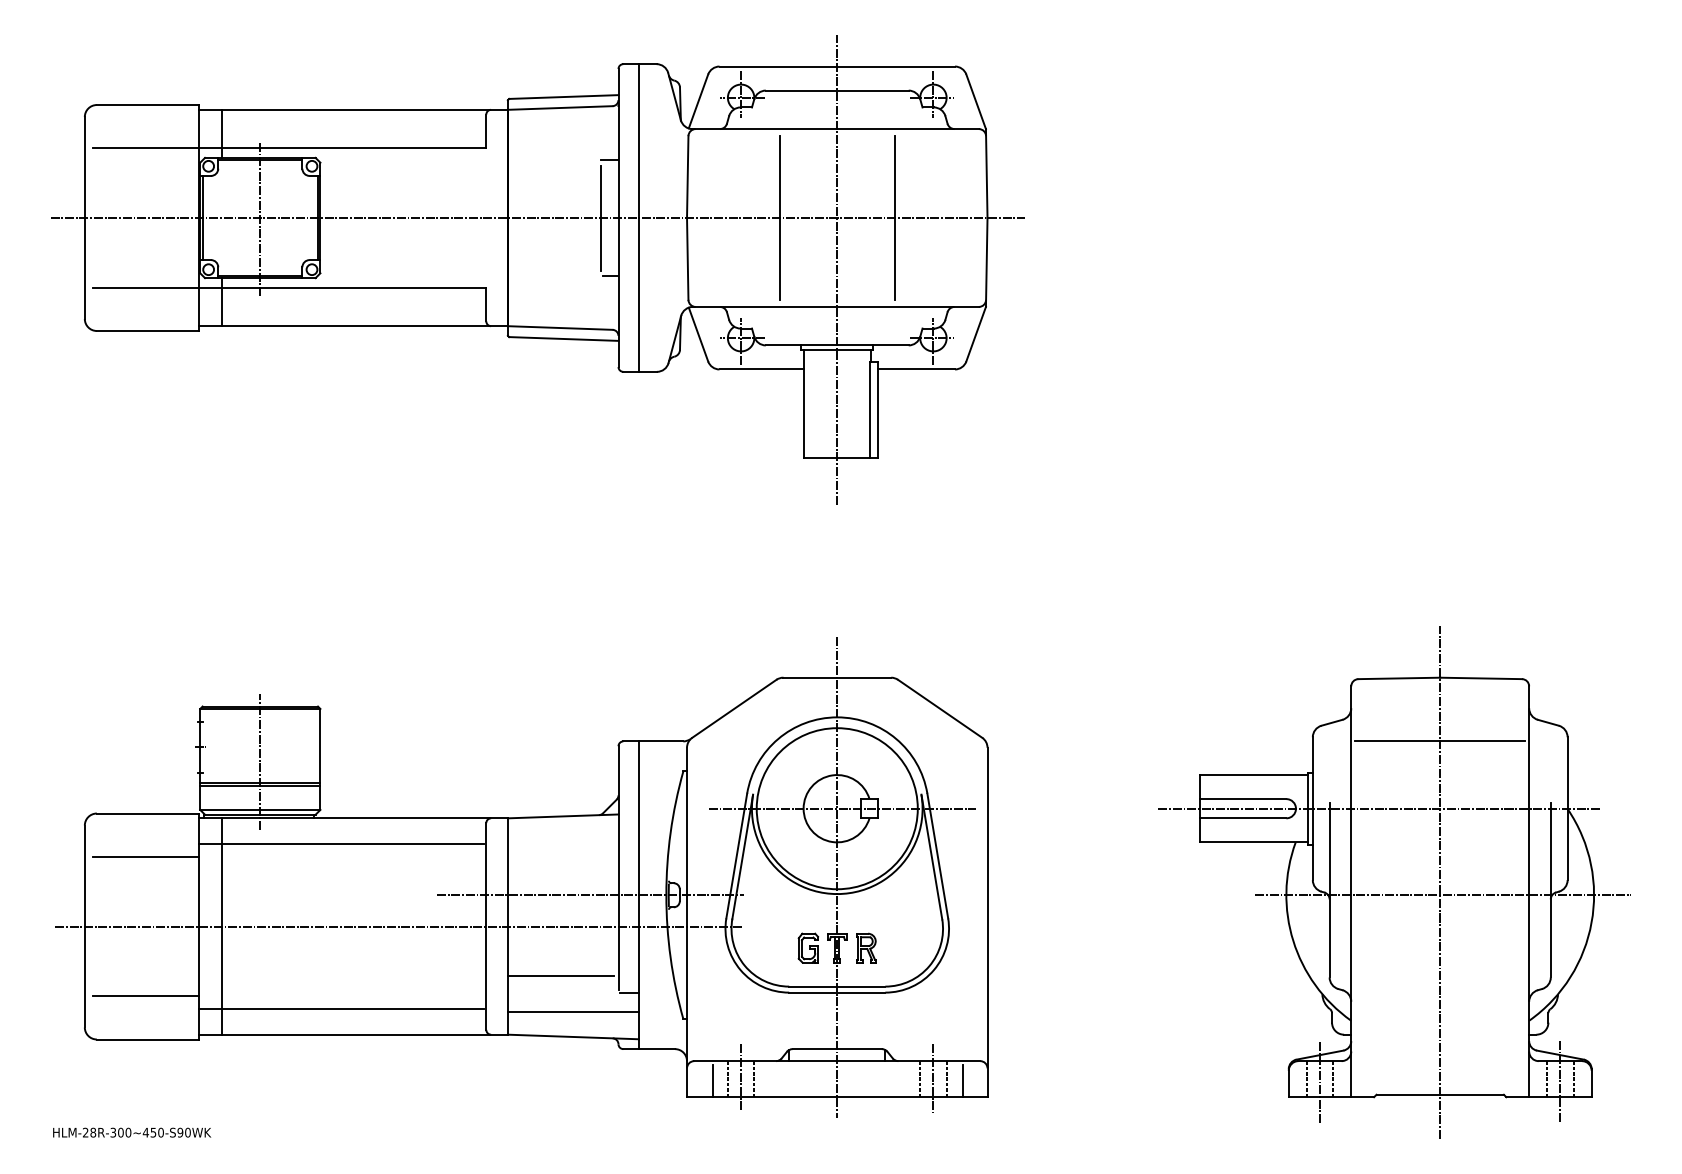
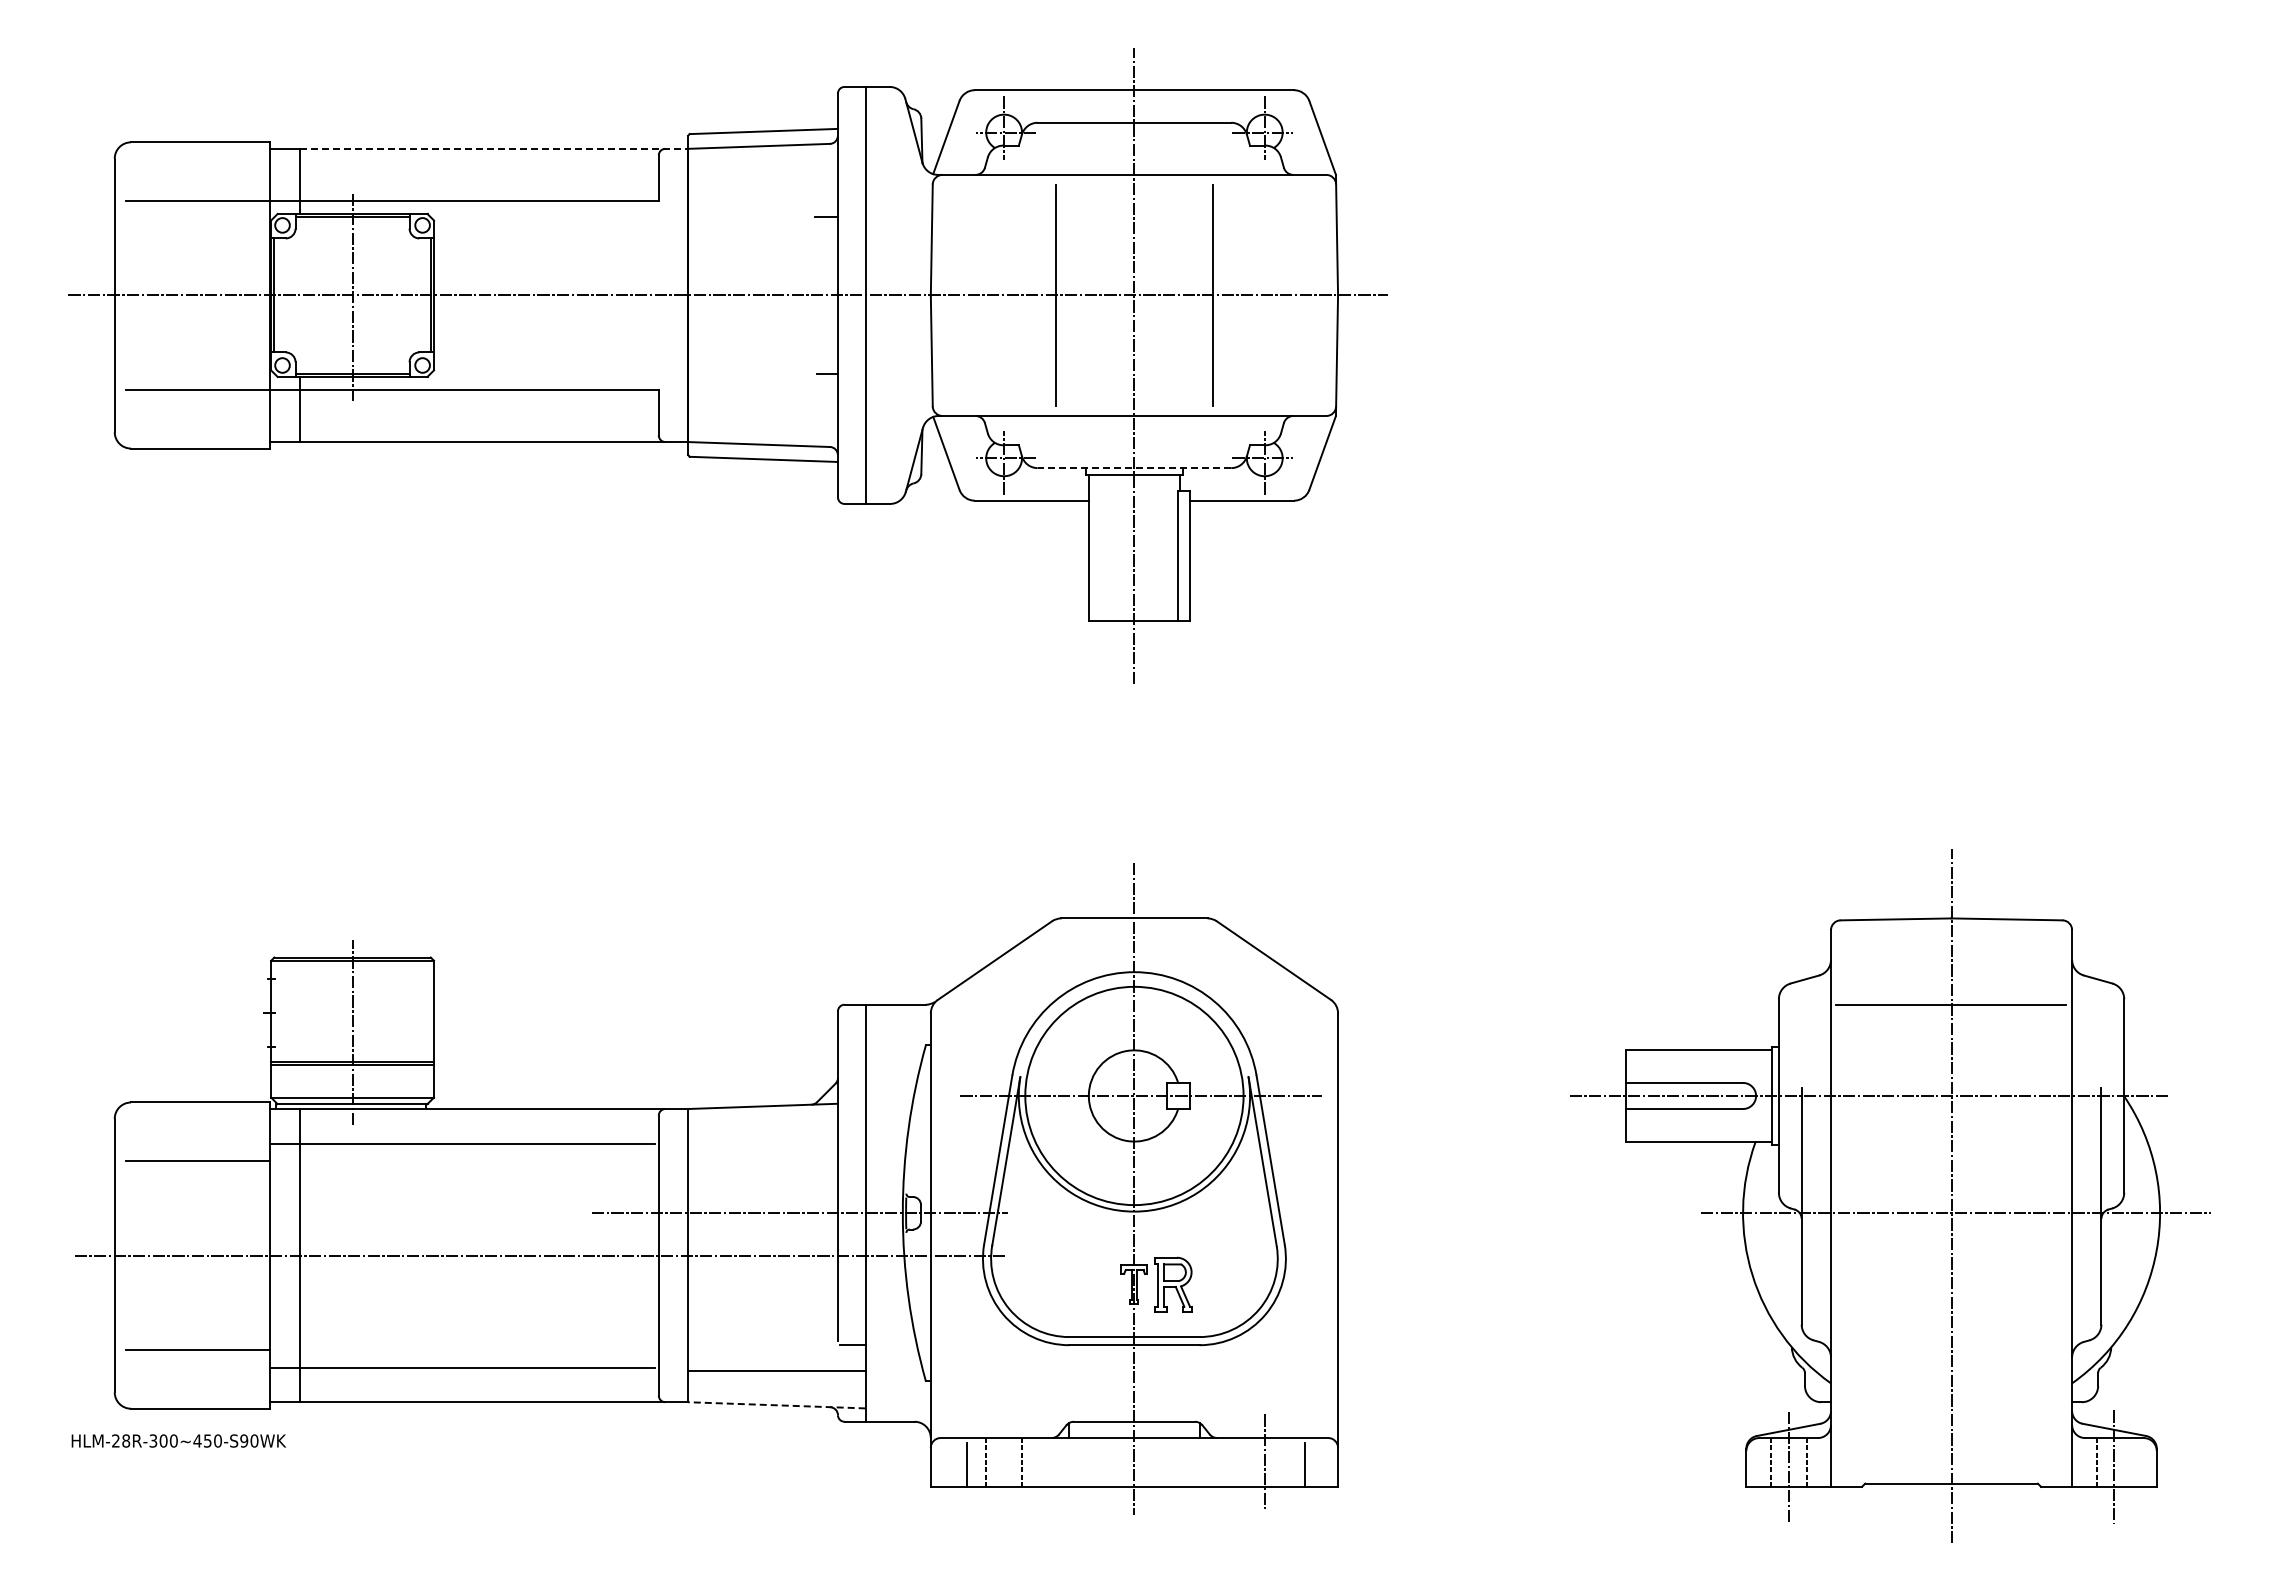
line: (365, 109) -> (494, 148), solid -> dashed
line: (601, 218) -> (814, 295), removed
line: (837, 345) -> (1134, 468), solid -> dashed
part: (808, 947) -> (1095, 1284), removed
part: (866, 947) -> (1173, 1284), size x1.4
line: (560, 975) -> (759, 1322), removed
line: (573, 1037) -> (776, 1405), solid -> dashed
line: (741, 1076) -> (1004, 1459), removed
line: (919, 1079) -> (1246, 1462), removed
line: (946, 1079) -> (1282, 1462), removed
line: (1573, 1079) -> (2132, 1462), removed
text: (131, 1132) -> (178, 1440), moved

